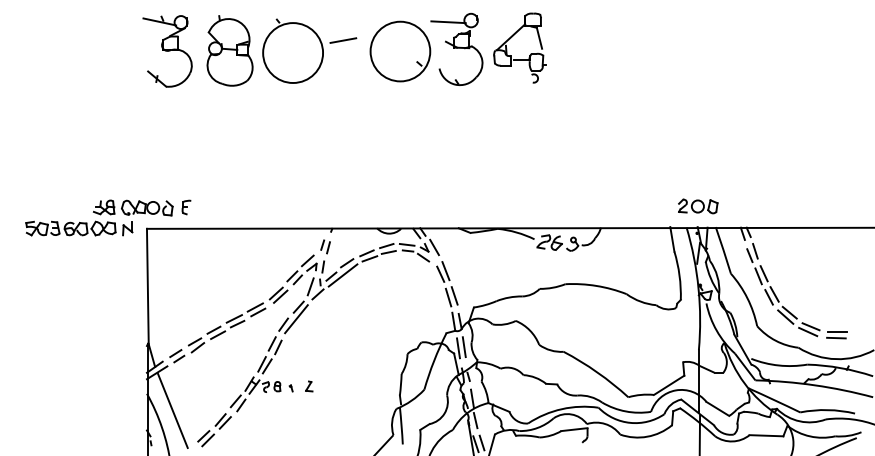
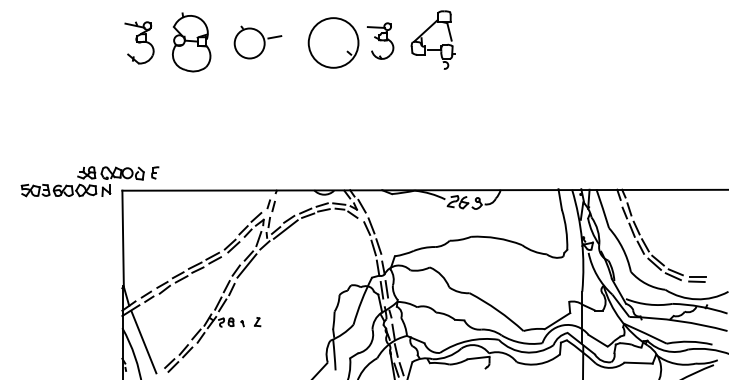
part: (456, 48) -> (380, 40), size x0.6
part: (167, 51) -> (139, 42), size x0.7
part: (309, 51) -> (257, 42), size x0.6
part: (697, 205) -> (581, 171), removed

